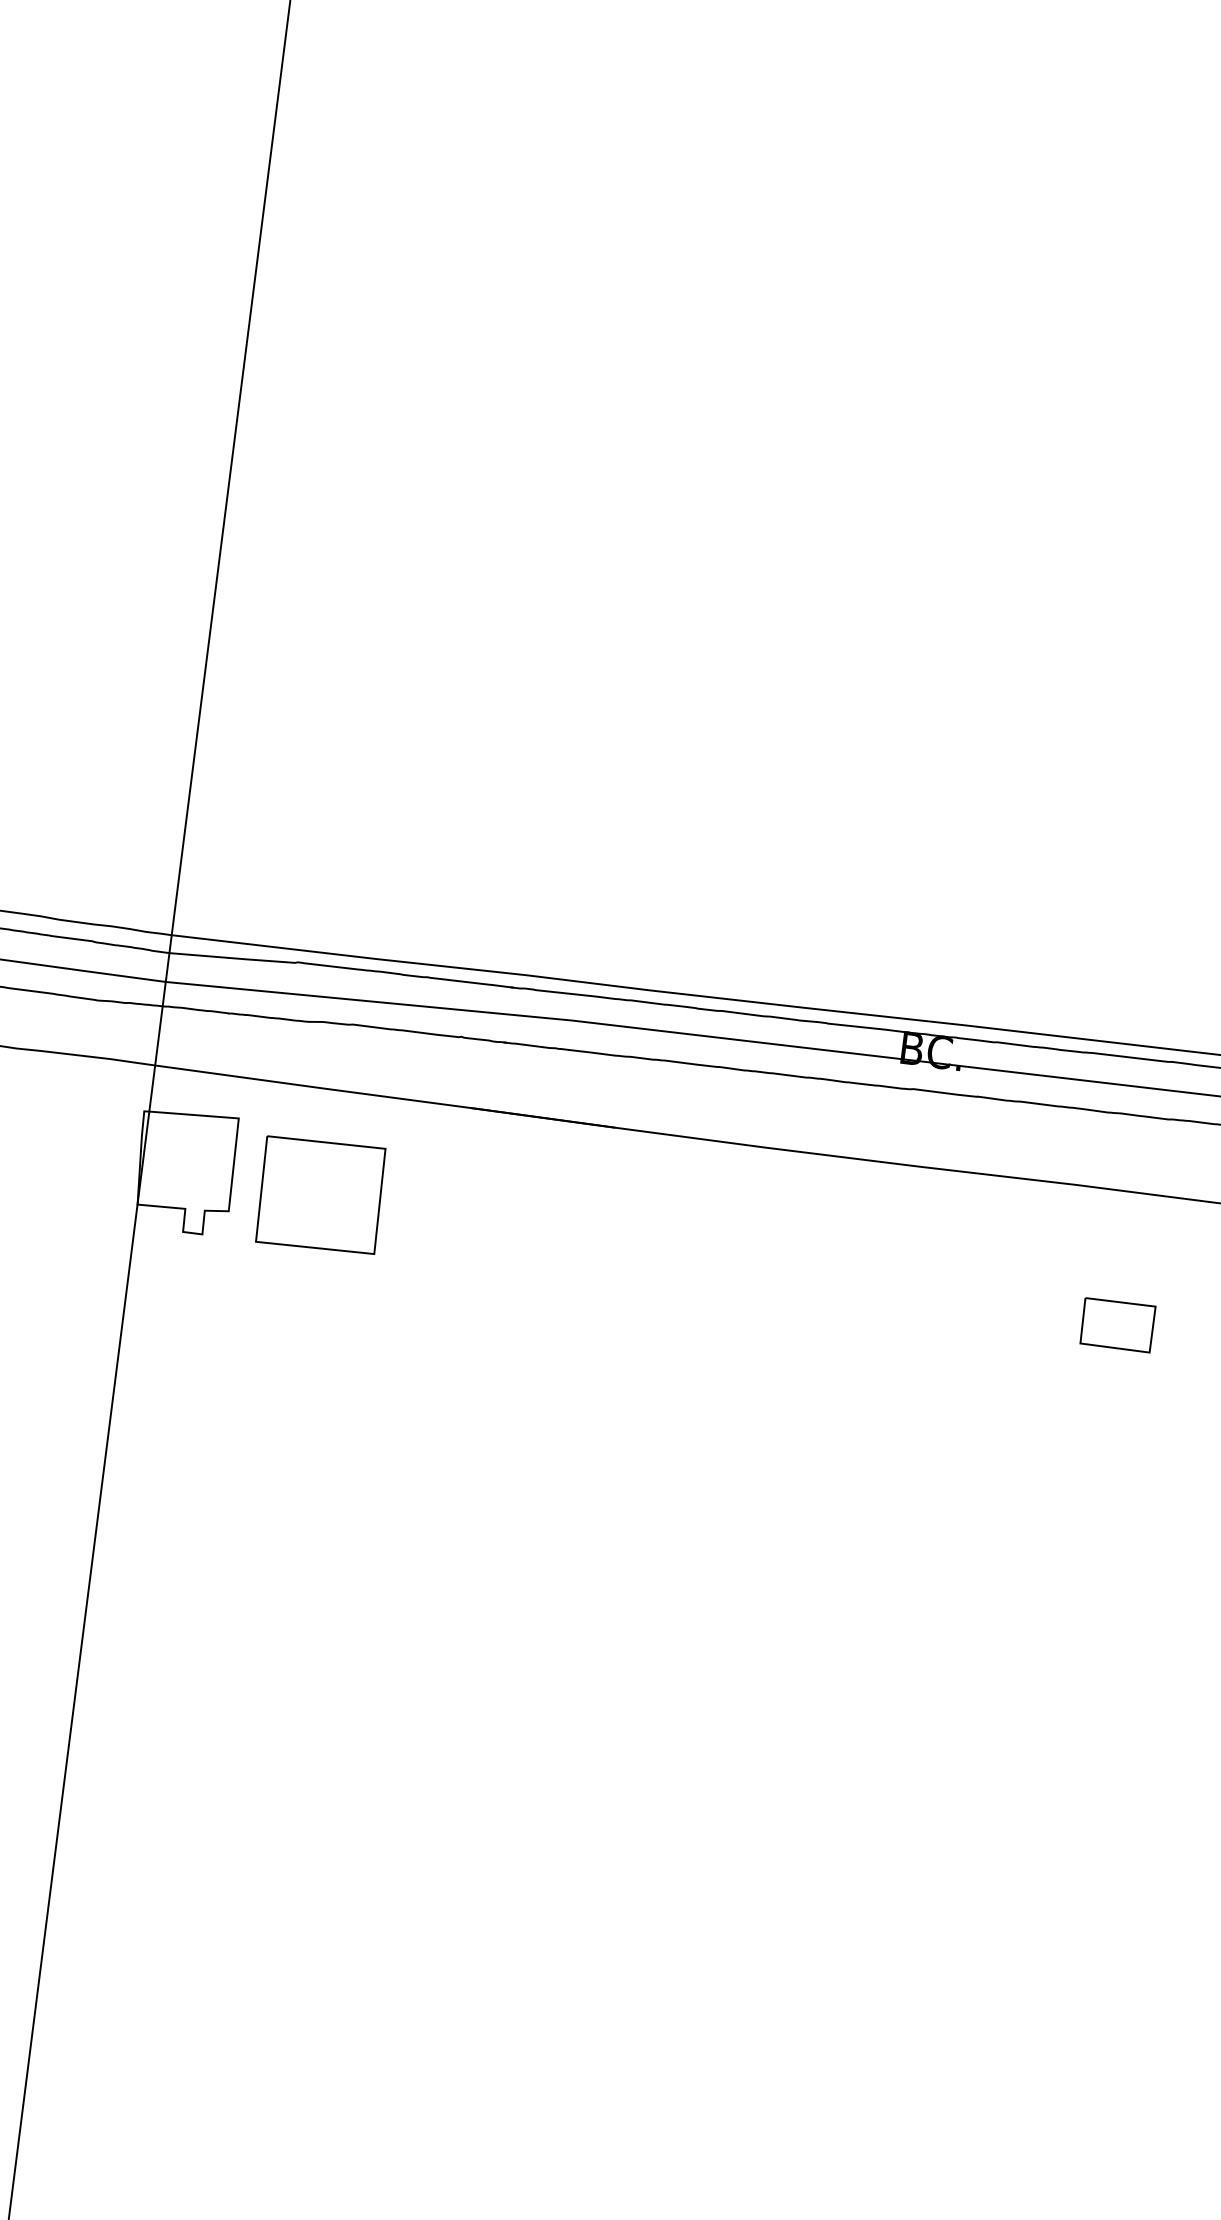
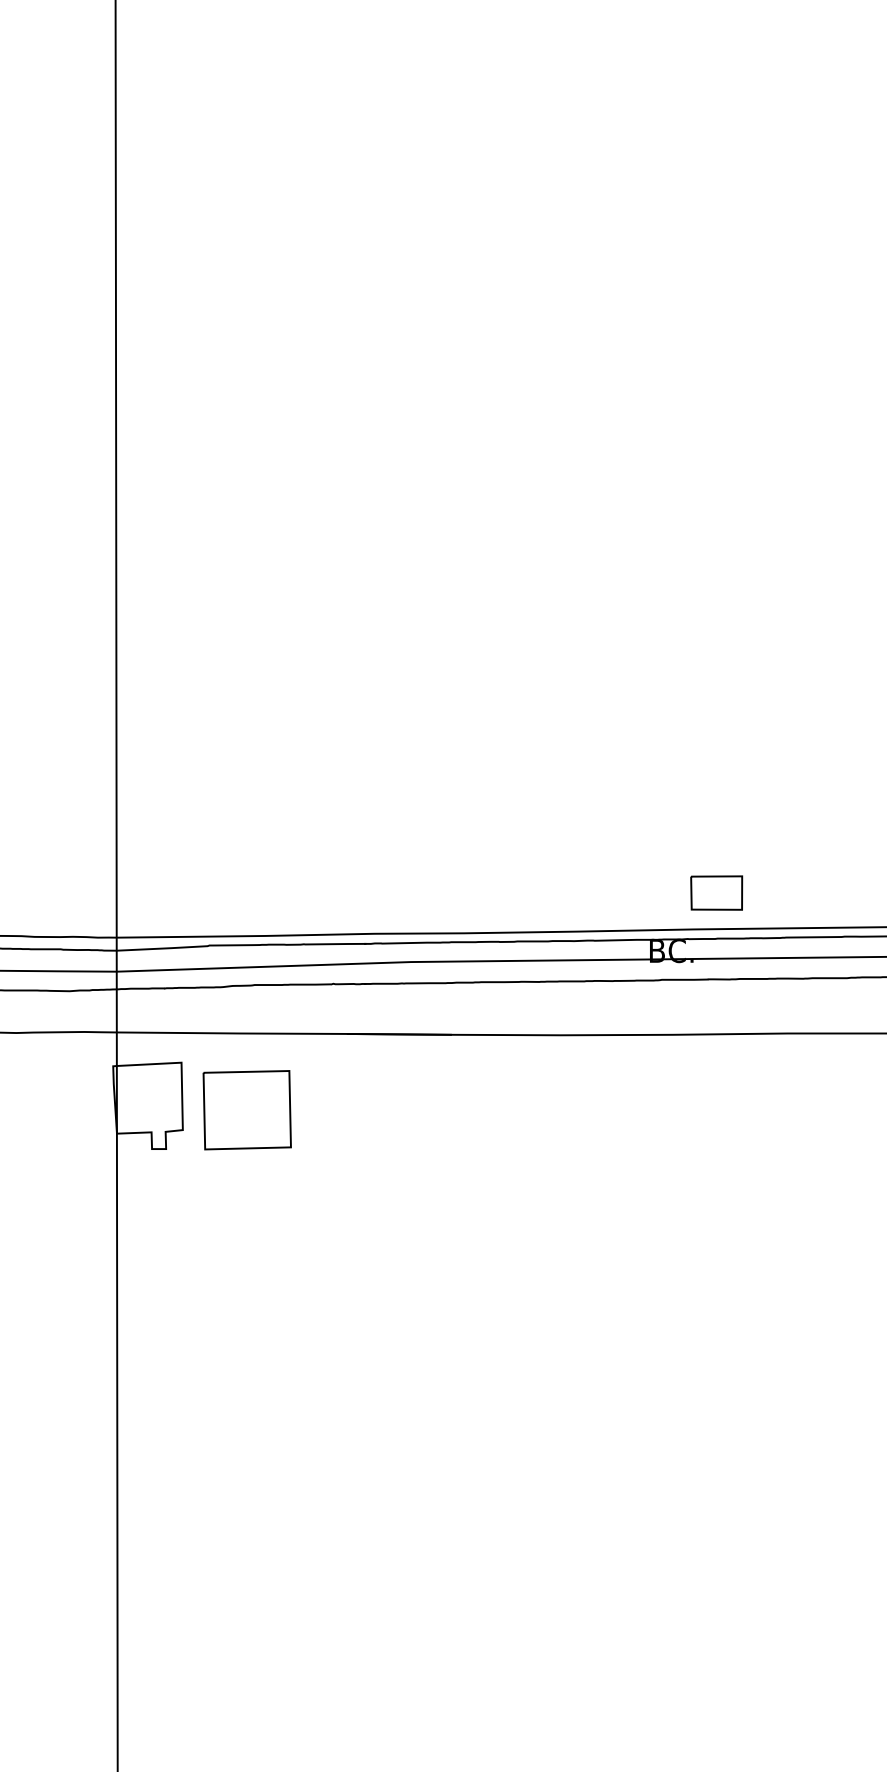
part: (1117, 1324) -> (716, 892), moved

